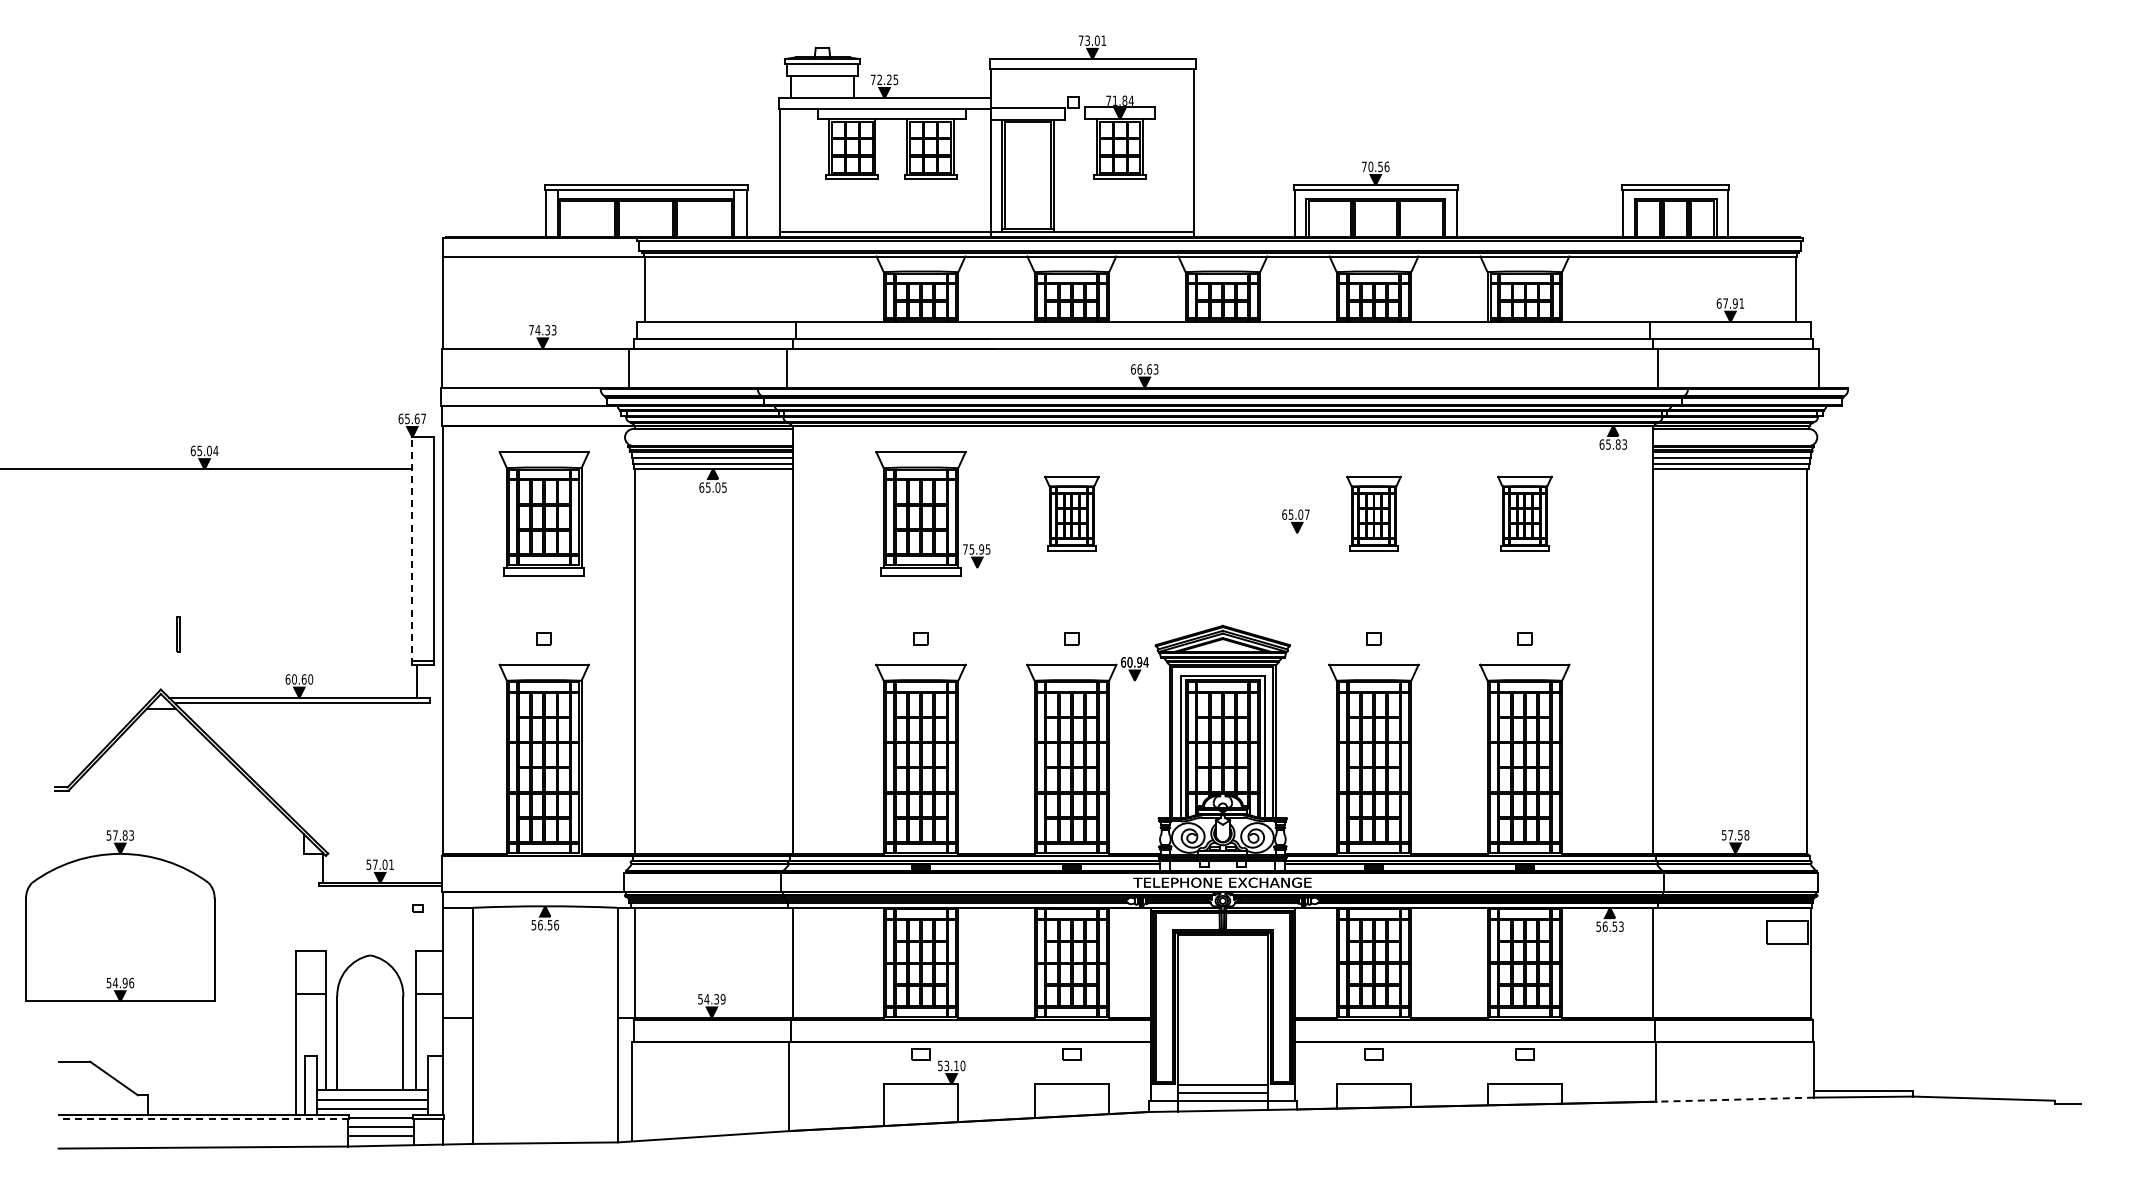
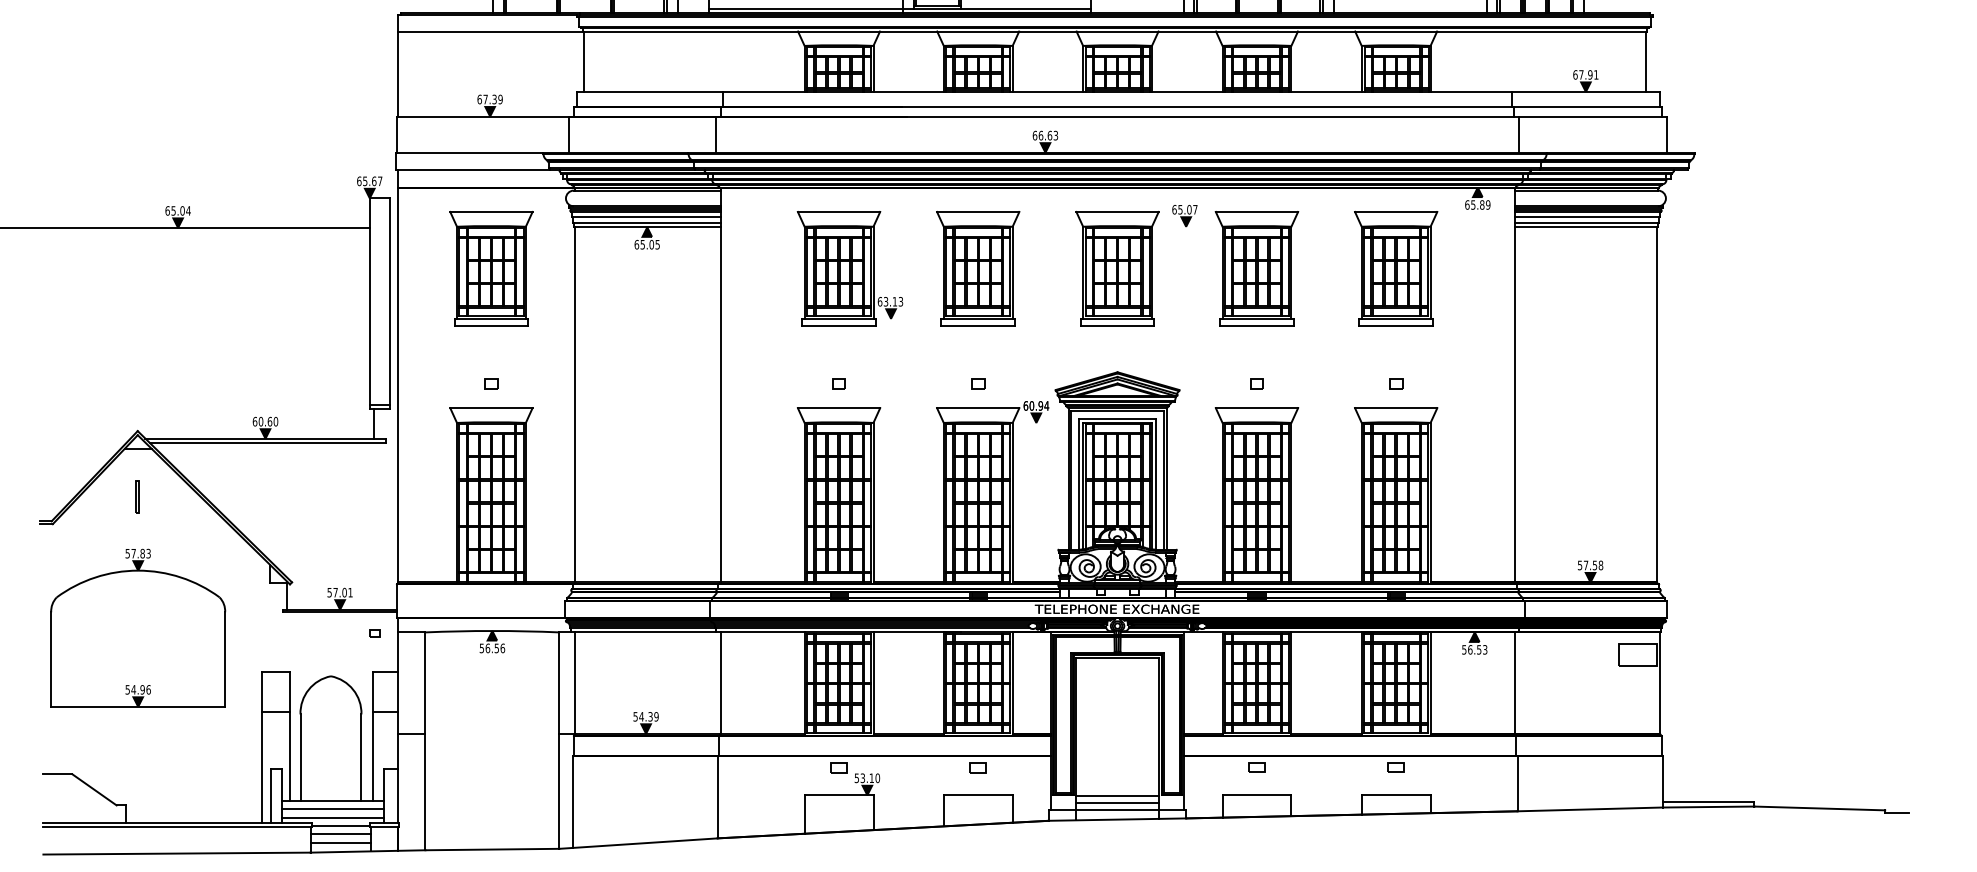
text: (542, 330) -> (489, 99), 74.33 -> 67.39
text: (1624, 444) -> (1488, 204), 65.83 -> 65.89
part: (1071, 513) -> (977, 268), size x1.67
part: (1222, 513) -> (1117, 268), added
part: (1373, 513) -> (1256, 268), size x1.67
part: (1524, 513) -> (1395, 268), size x1.67
part: (1295, 521) -> (1184, 216), moved
text: (976, 549) -> (890, 301), 75.95 -> 63.13
line: (412, 551) -> (369, 303), dashed -> solid
line: (177, 634) -> (136, 496), moved
part: (120, 915) -> (138, 627), moved
line: (1735, 1099) -> (1590, 809), dashed -> solid
line: (203, 1119) -> (177, 827), dashed -> solid

